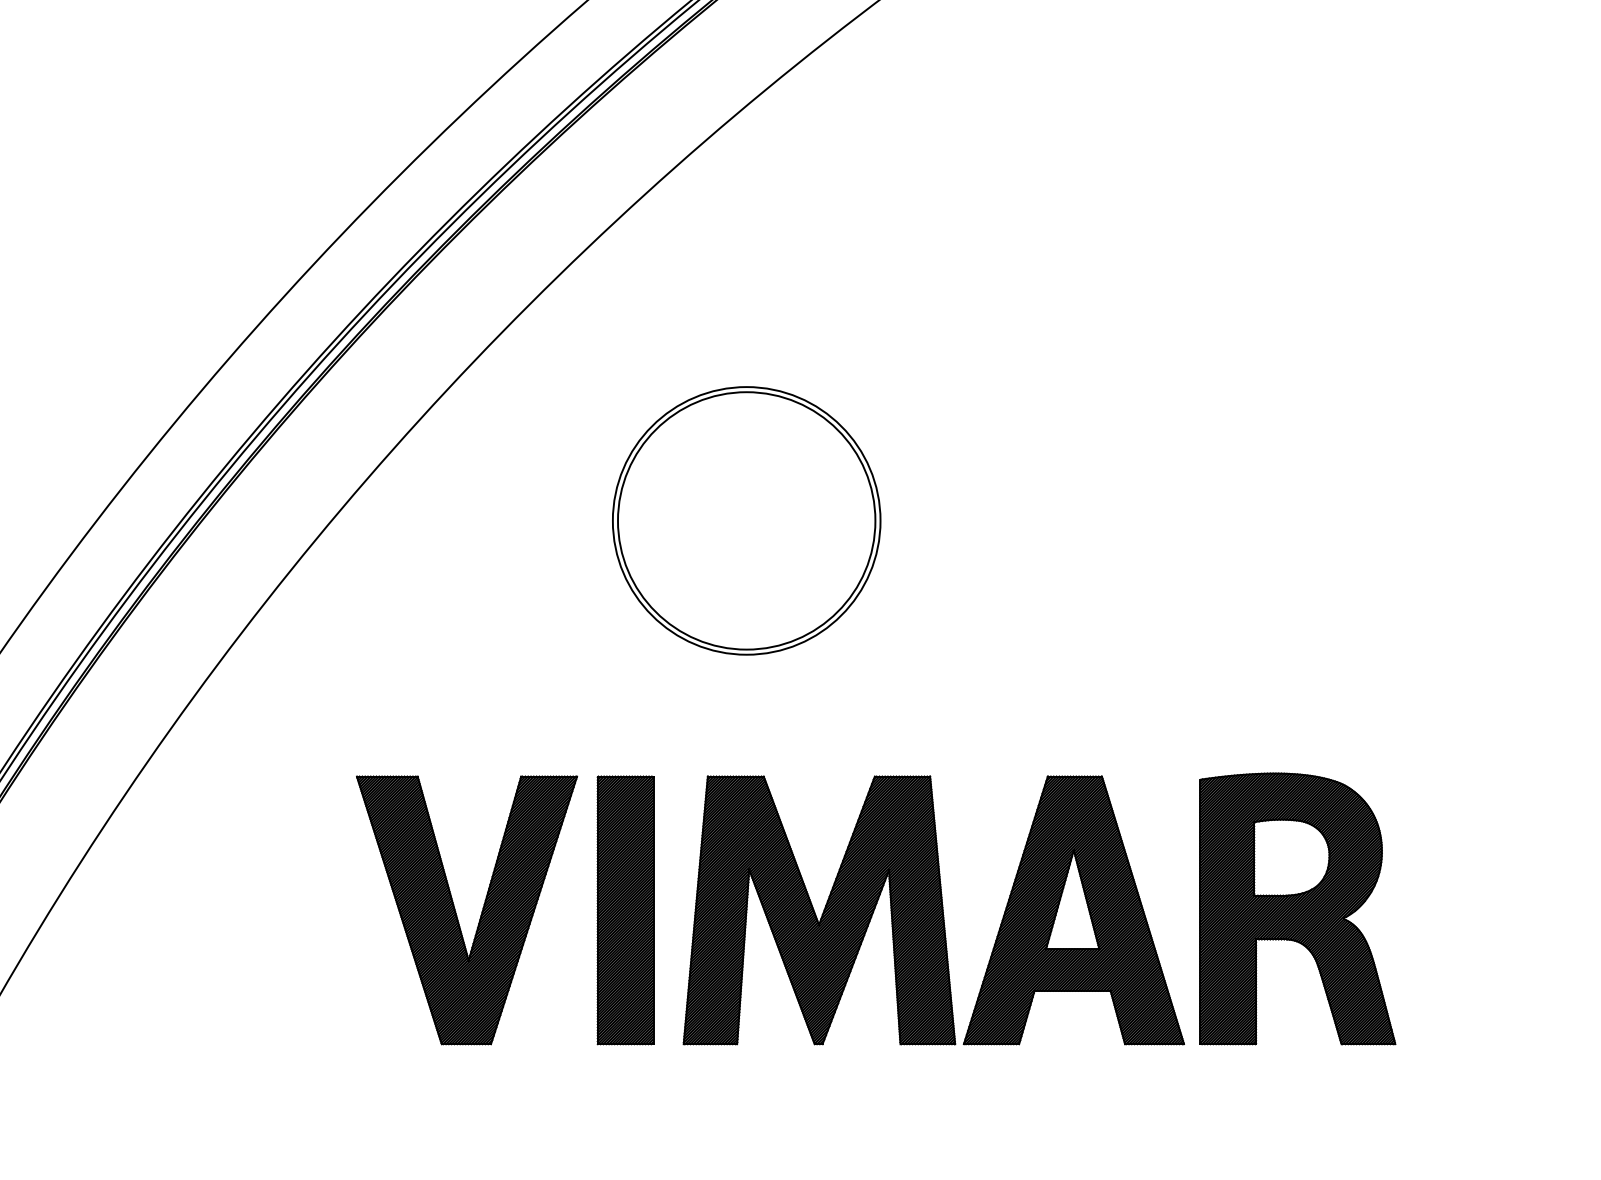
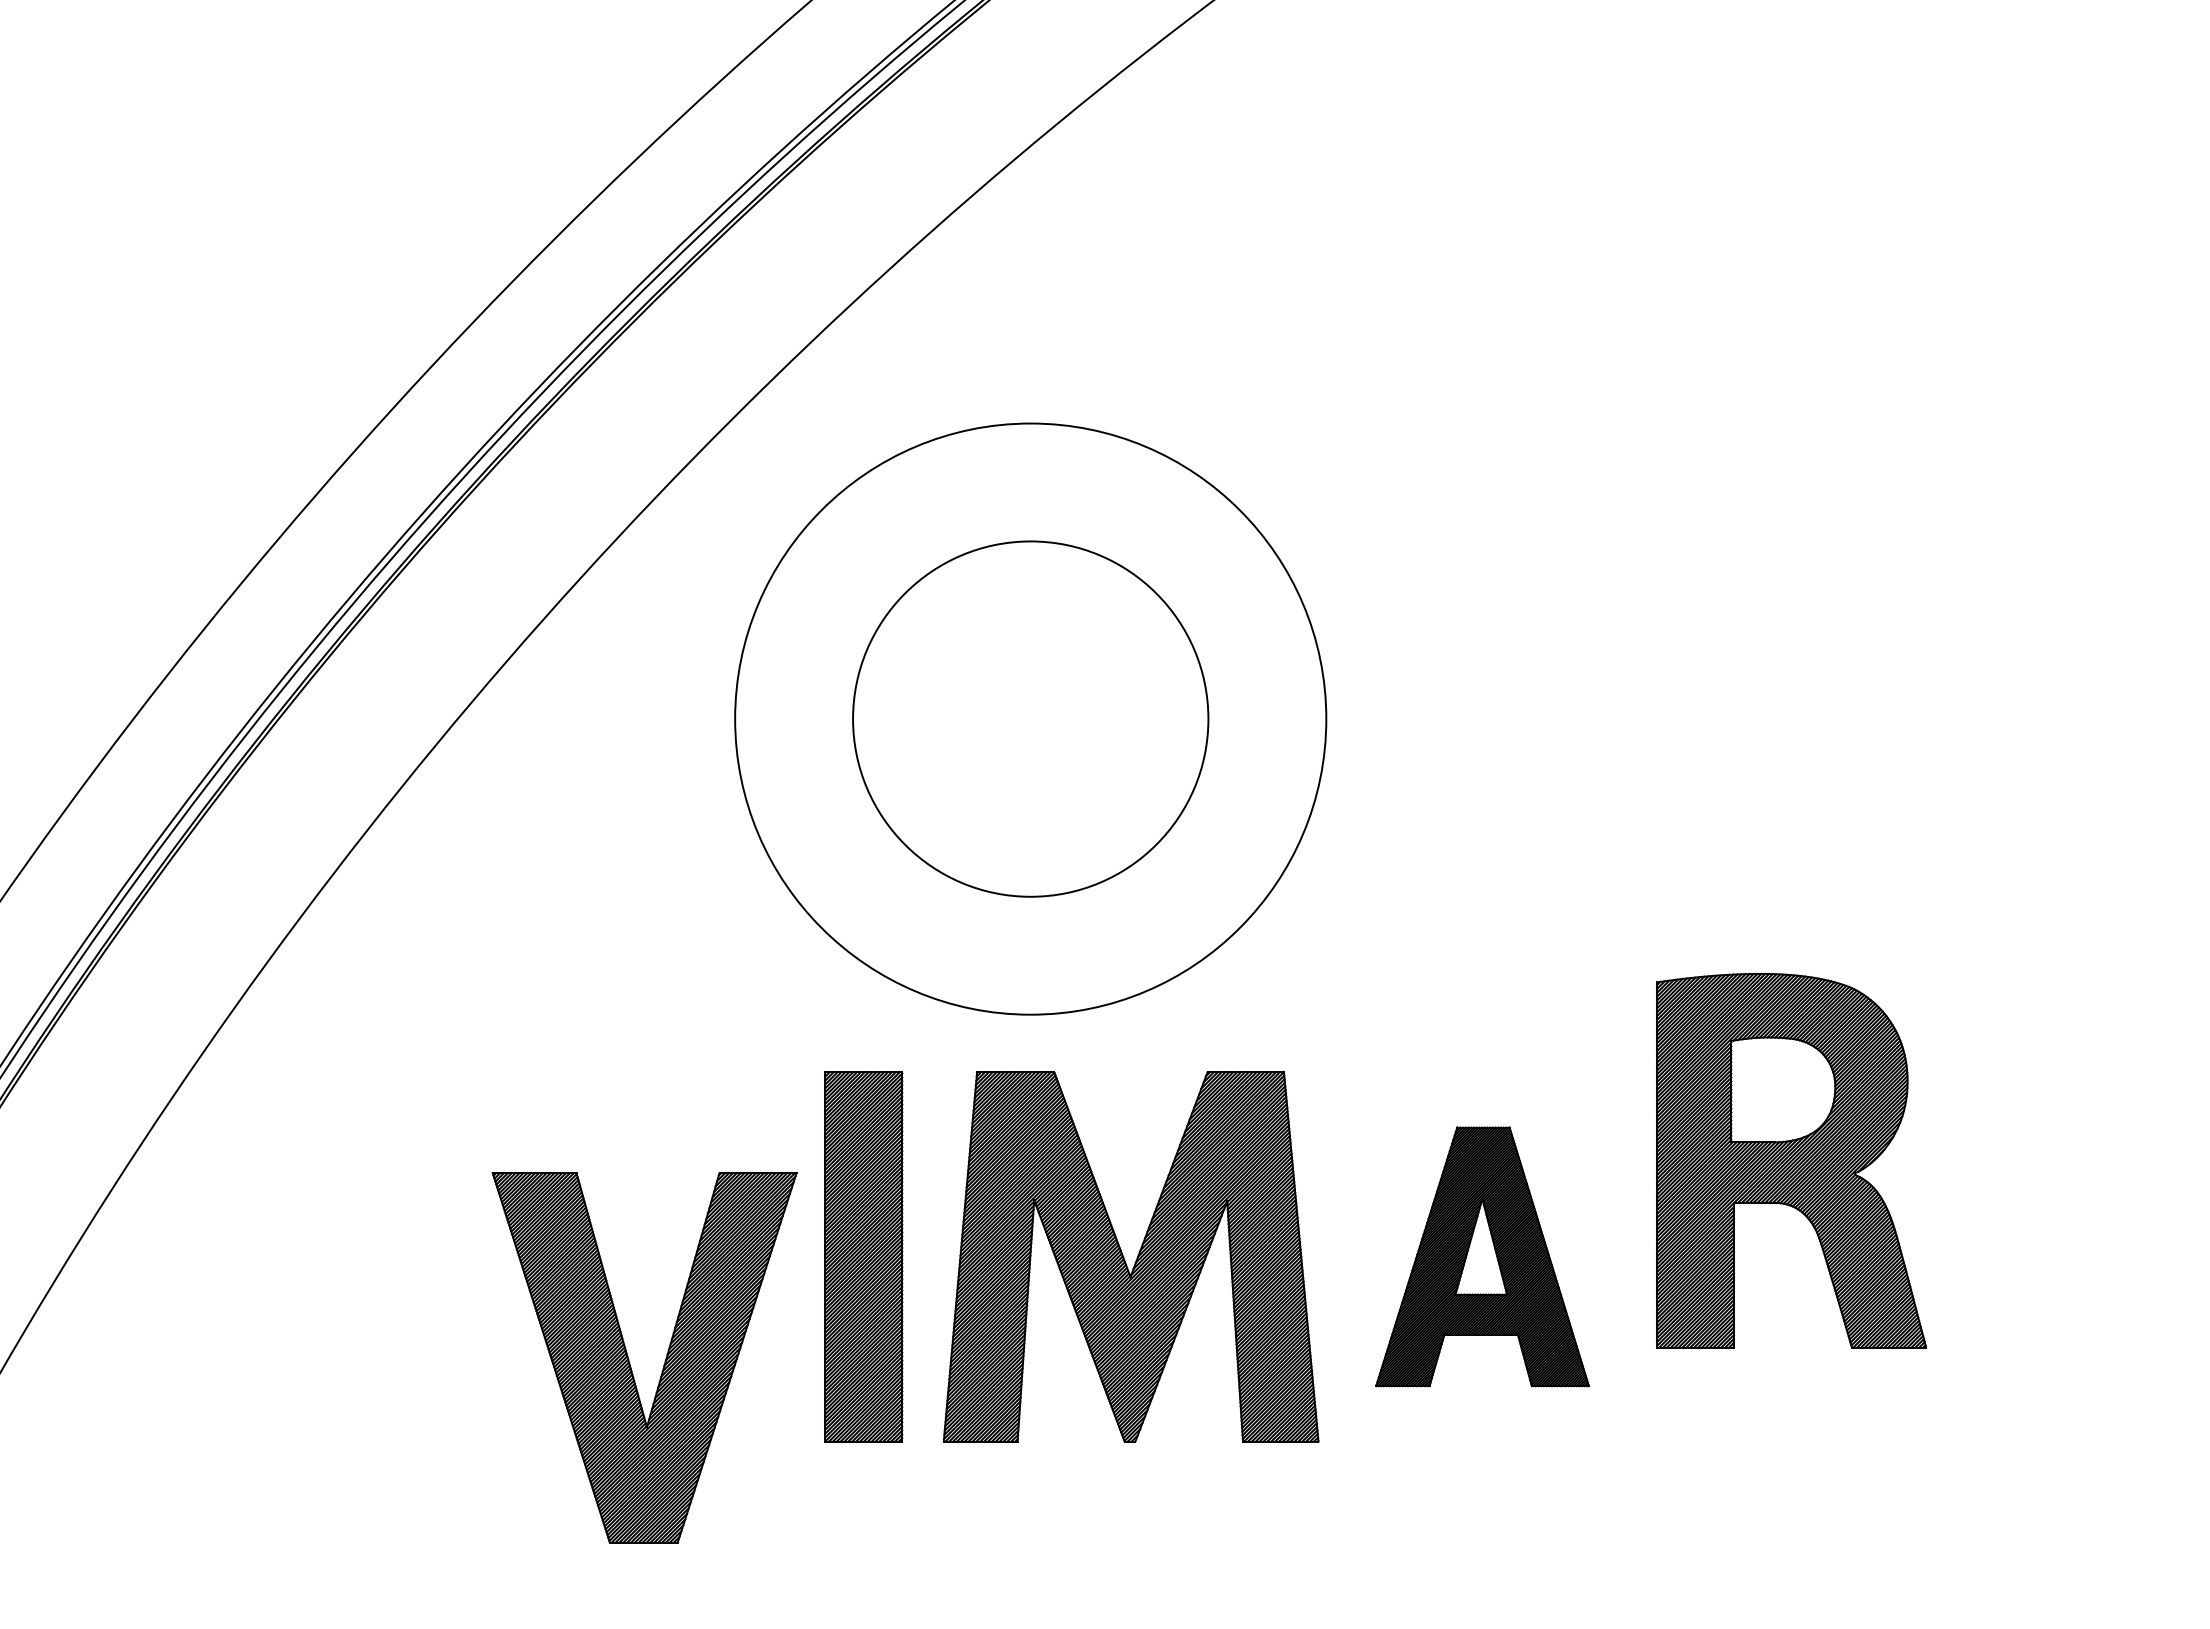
circle: (746, 520) -> (1030, 718), size x1.6
part: (1297, 908) -> (1791, 1160), moved
part: (1073, 910) -> (1482, 1256), size x0.7
part: (456, 913) -> (630, 1362), moved

